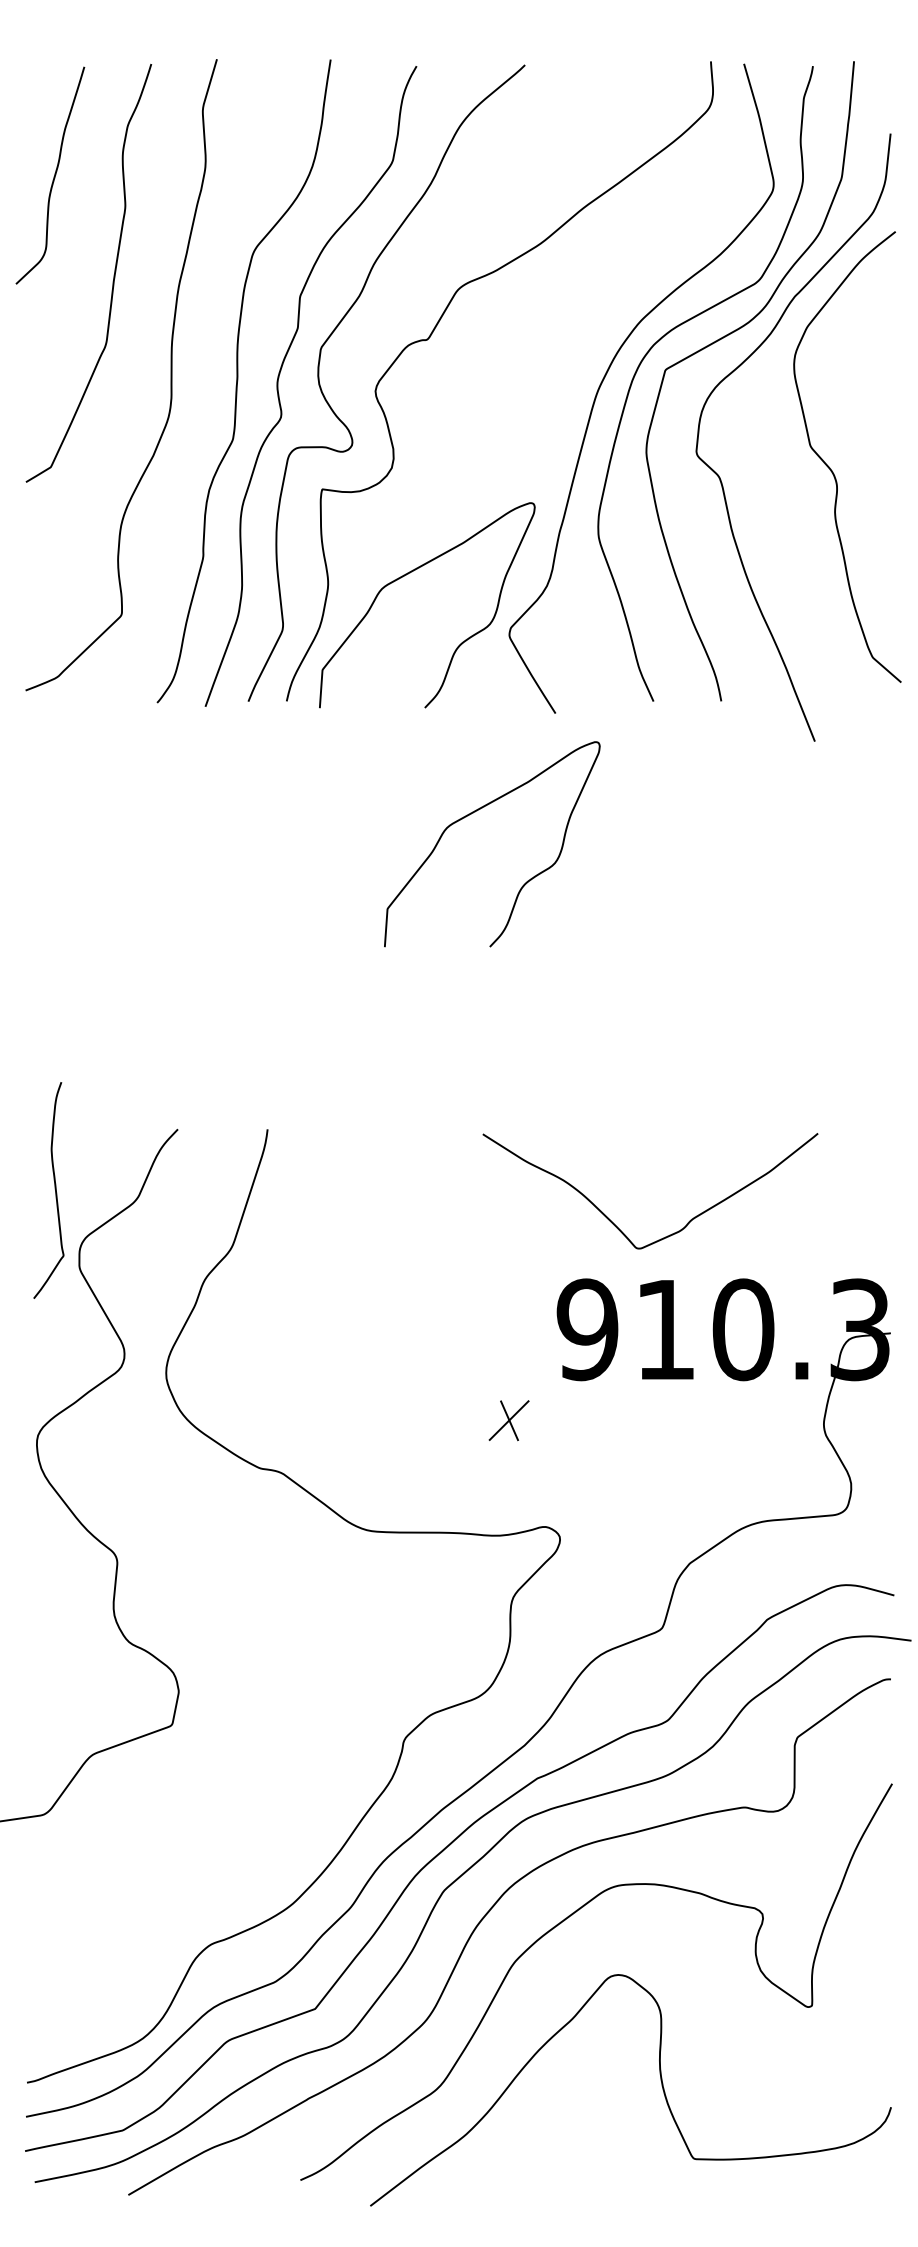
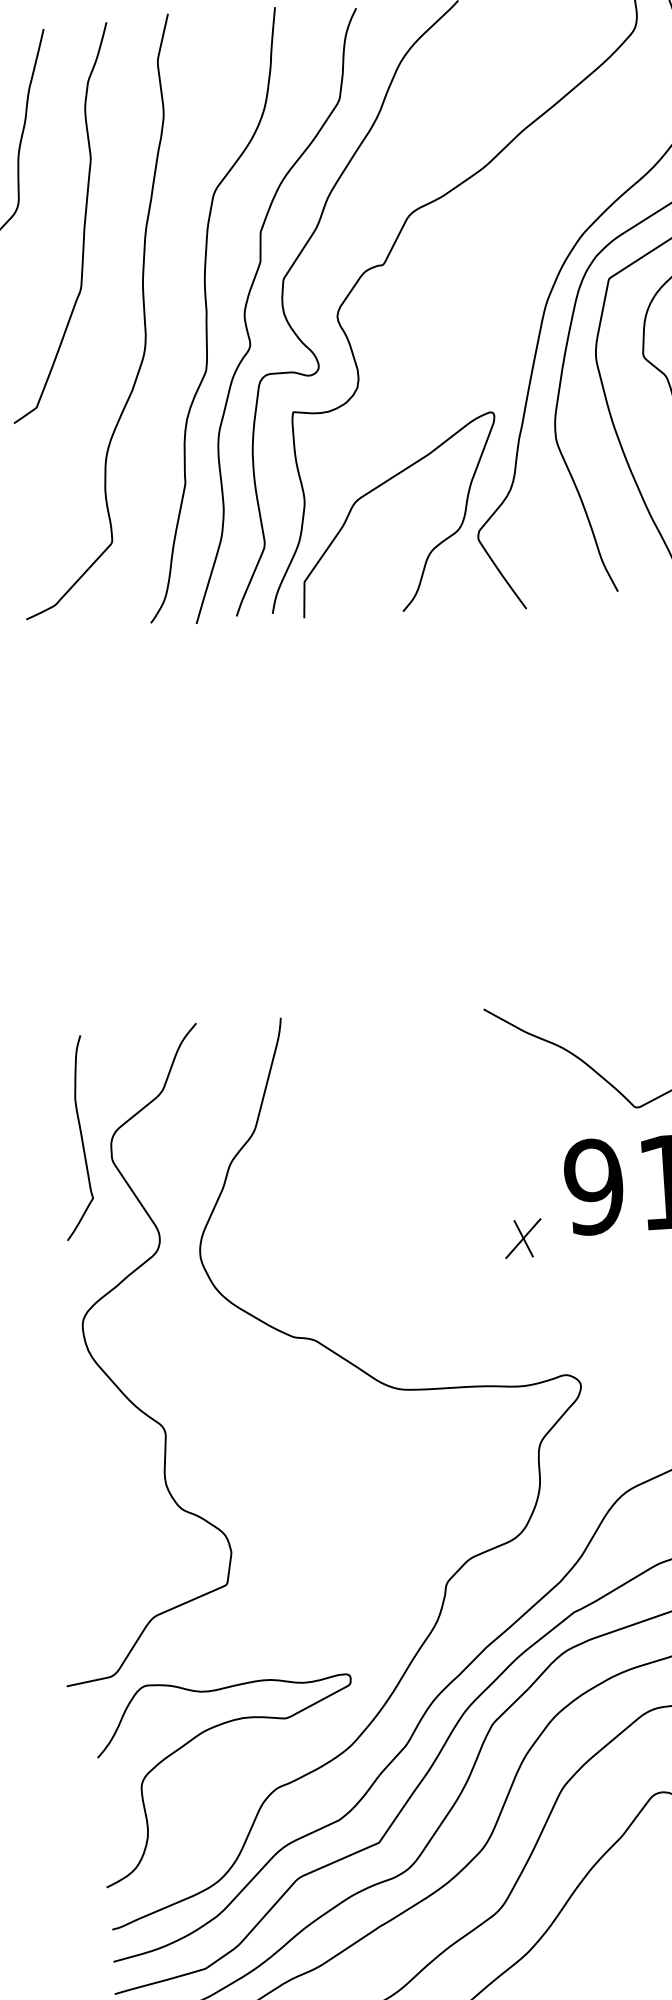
curve: (475, 812) -> (457, 706), removed
curve: (54, 1189) -> (80, 1136), moved
part: (508, 1420) -> (522, 1238), moved
curve: (134, 1882) -> (201, 1734), added

